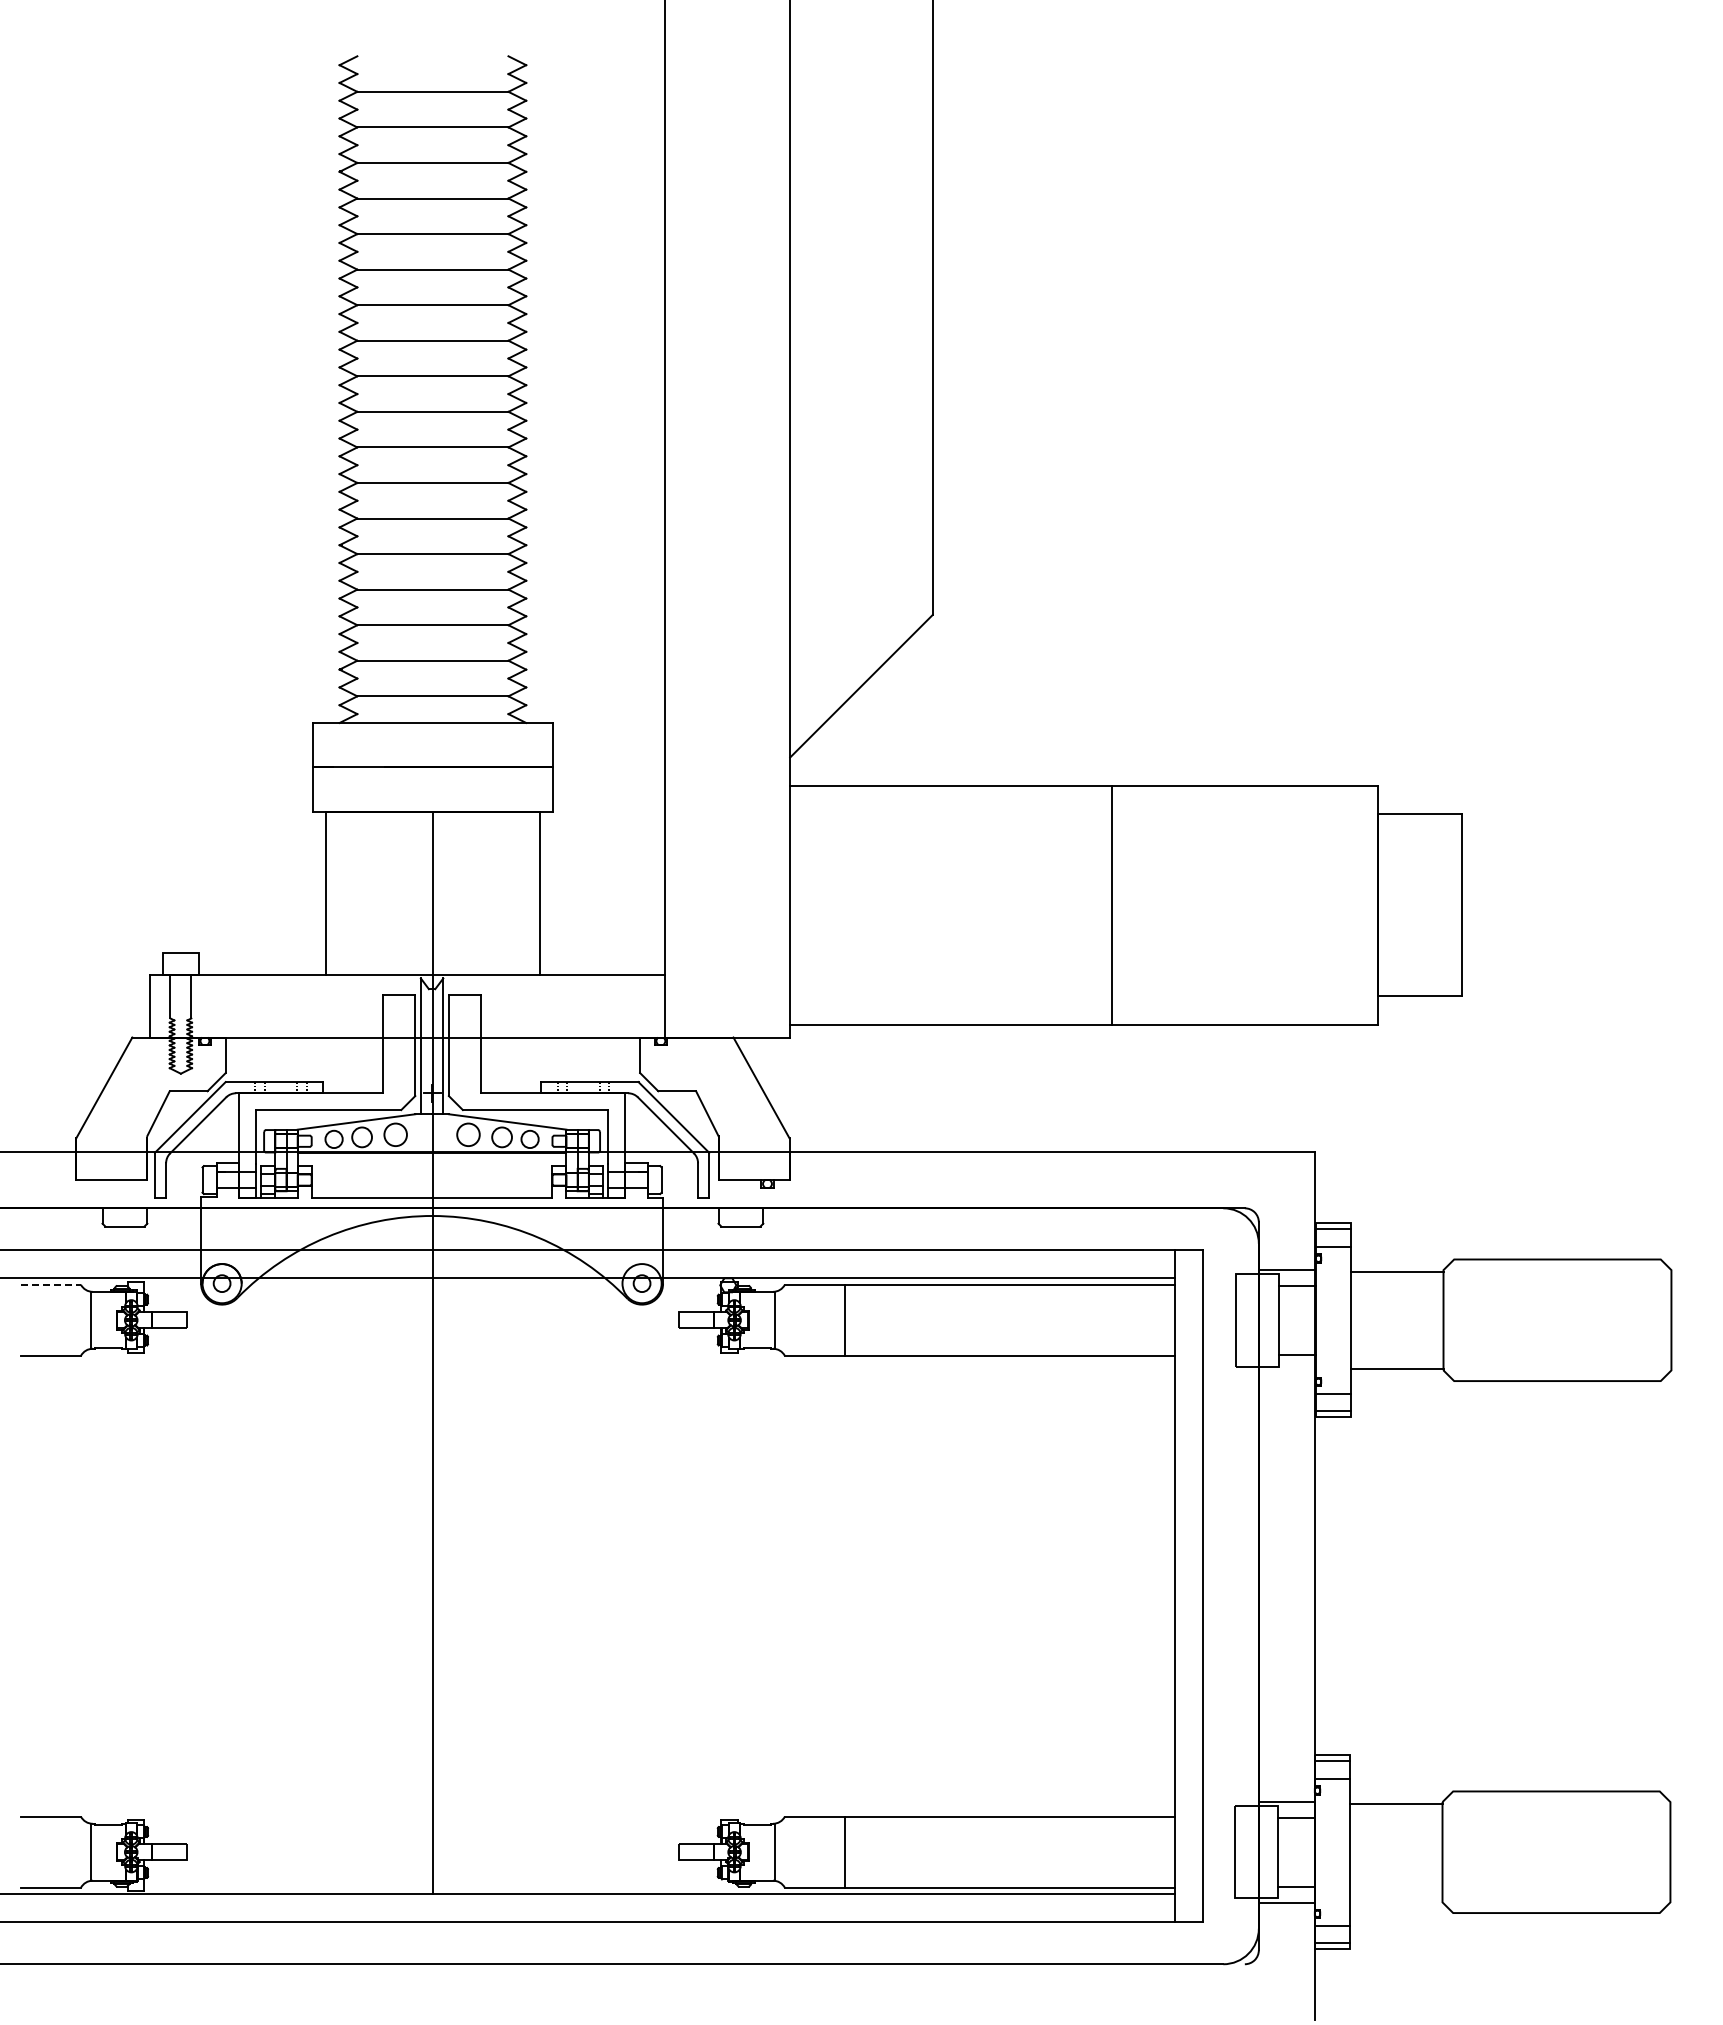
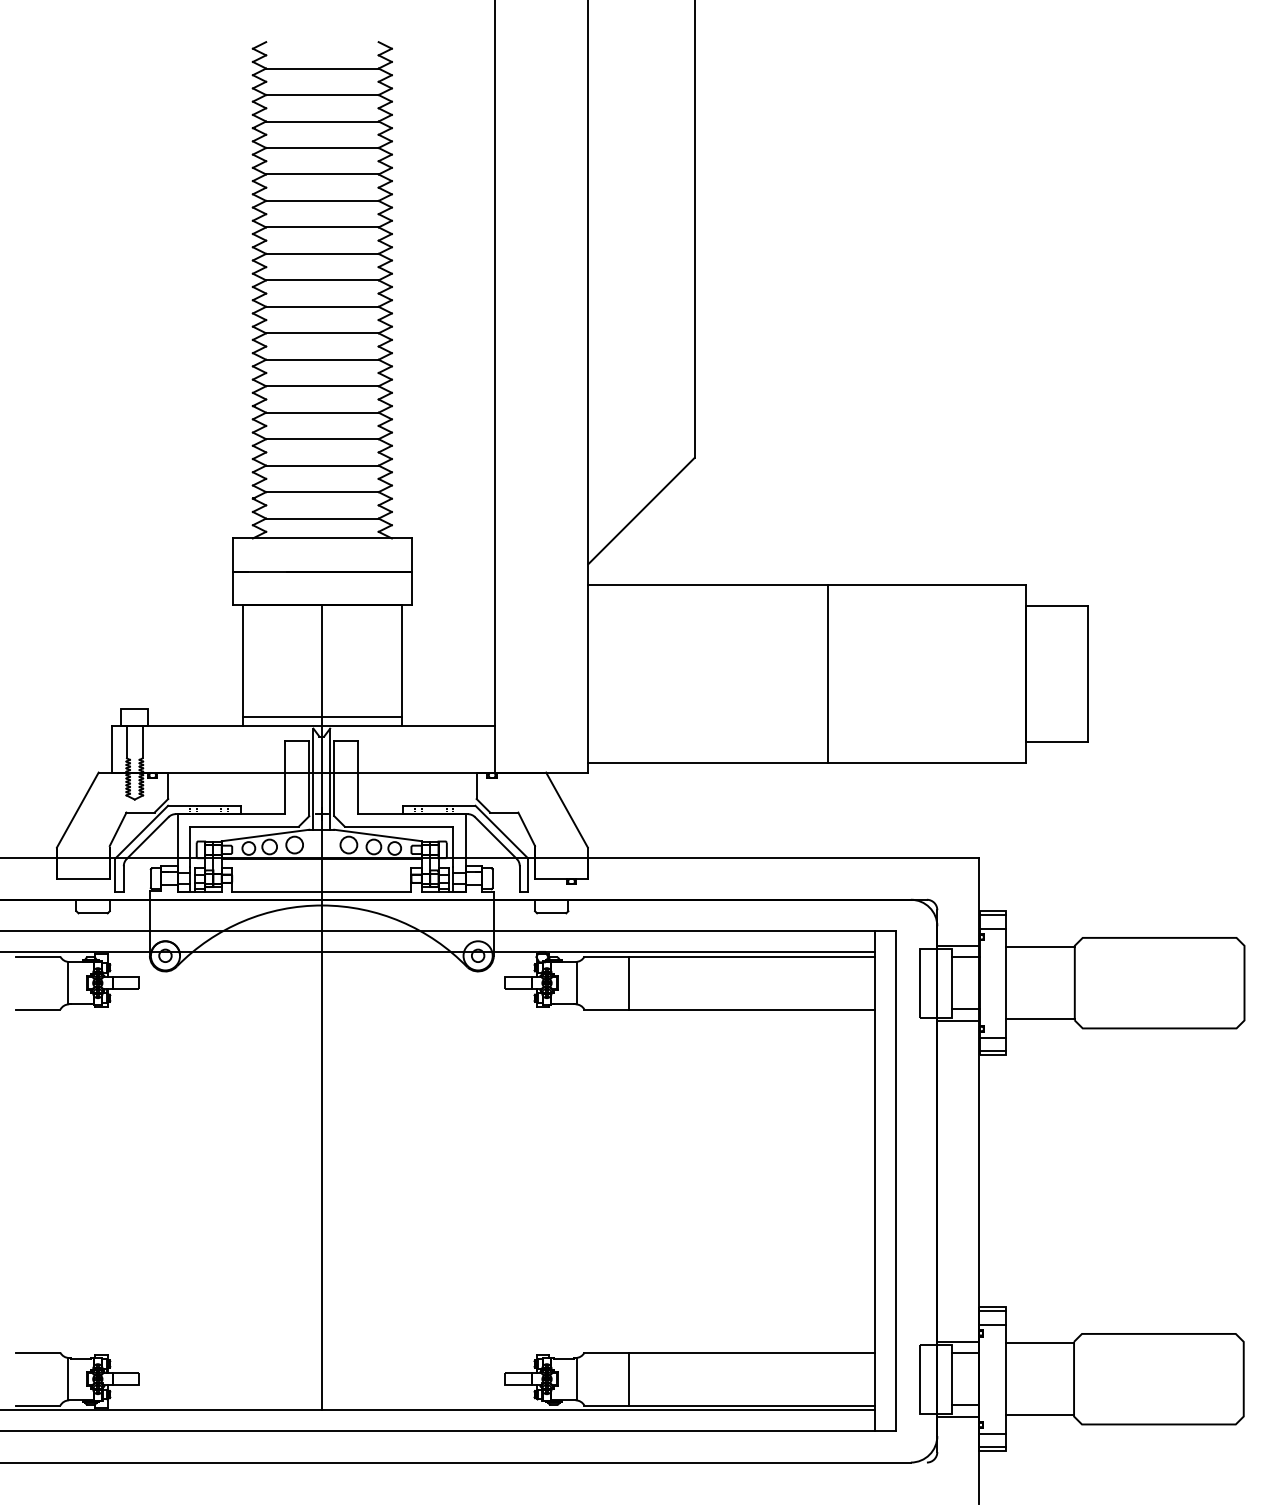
line: (432, 962) -> (322, 716), added
line: (51, 1284) -> (38, 956), dashed -> solid
line: (1286, 1370) -> (957, 1020), added
line: (1396, 1900) -> (1039, 1415), added

